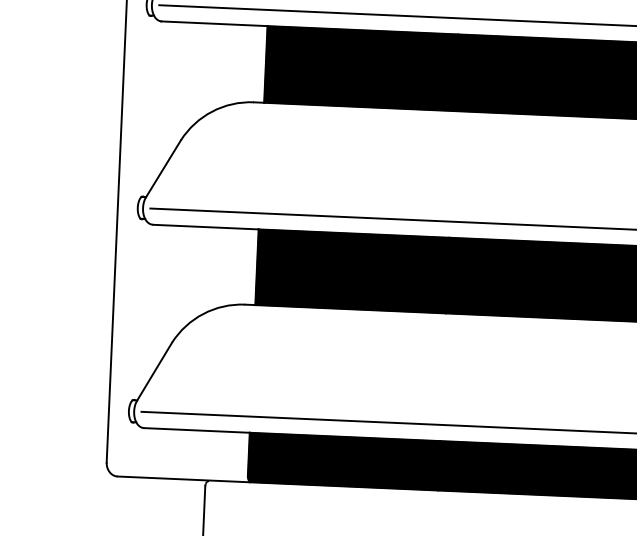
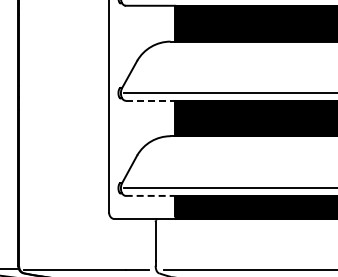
line: (205, 226) -> (150, 100), solid -> dashed
line: (196, 429) -> (150, 195), solid -> dashed

